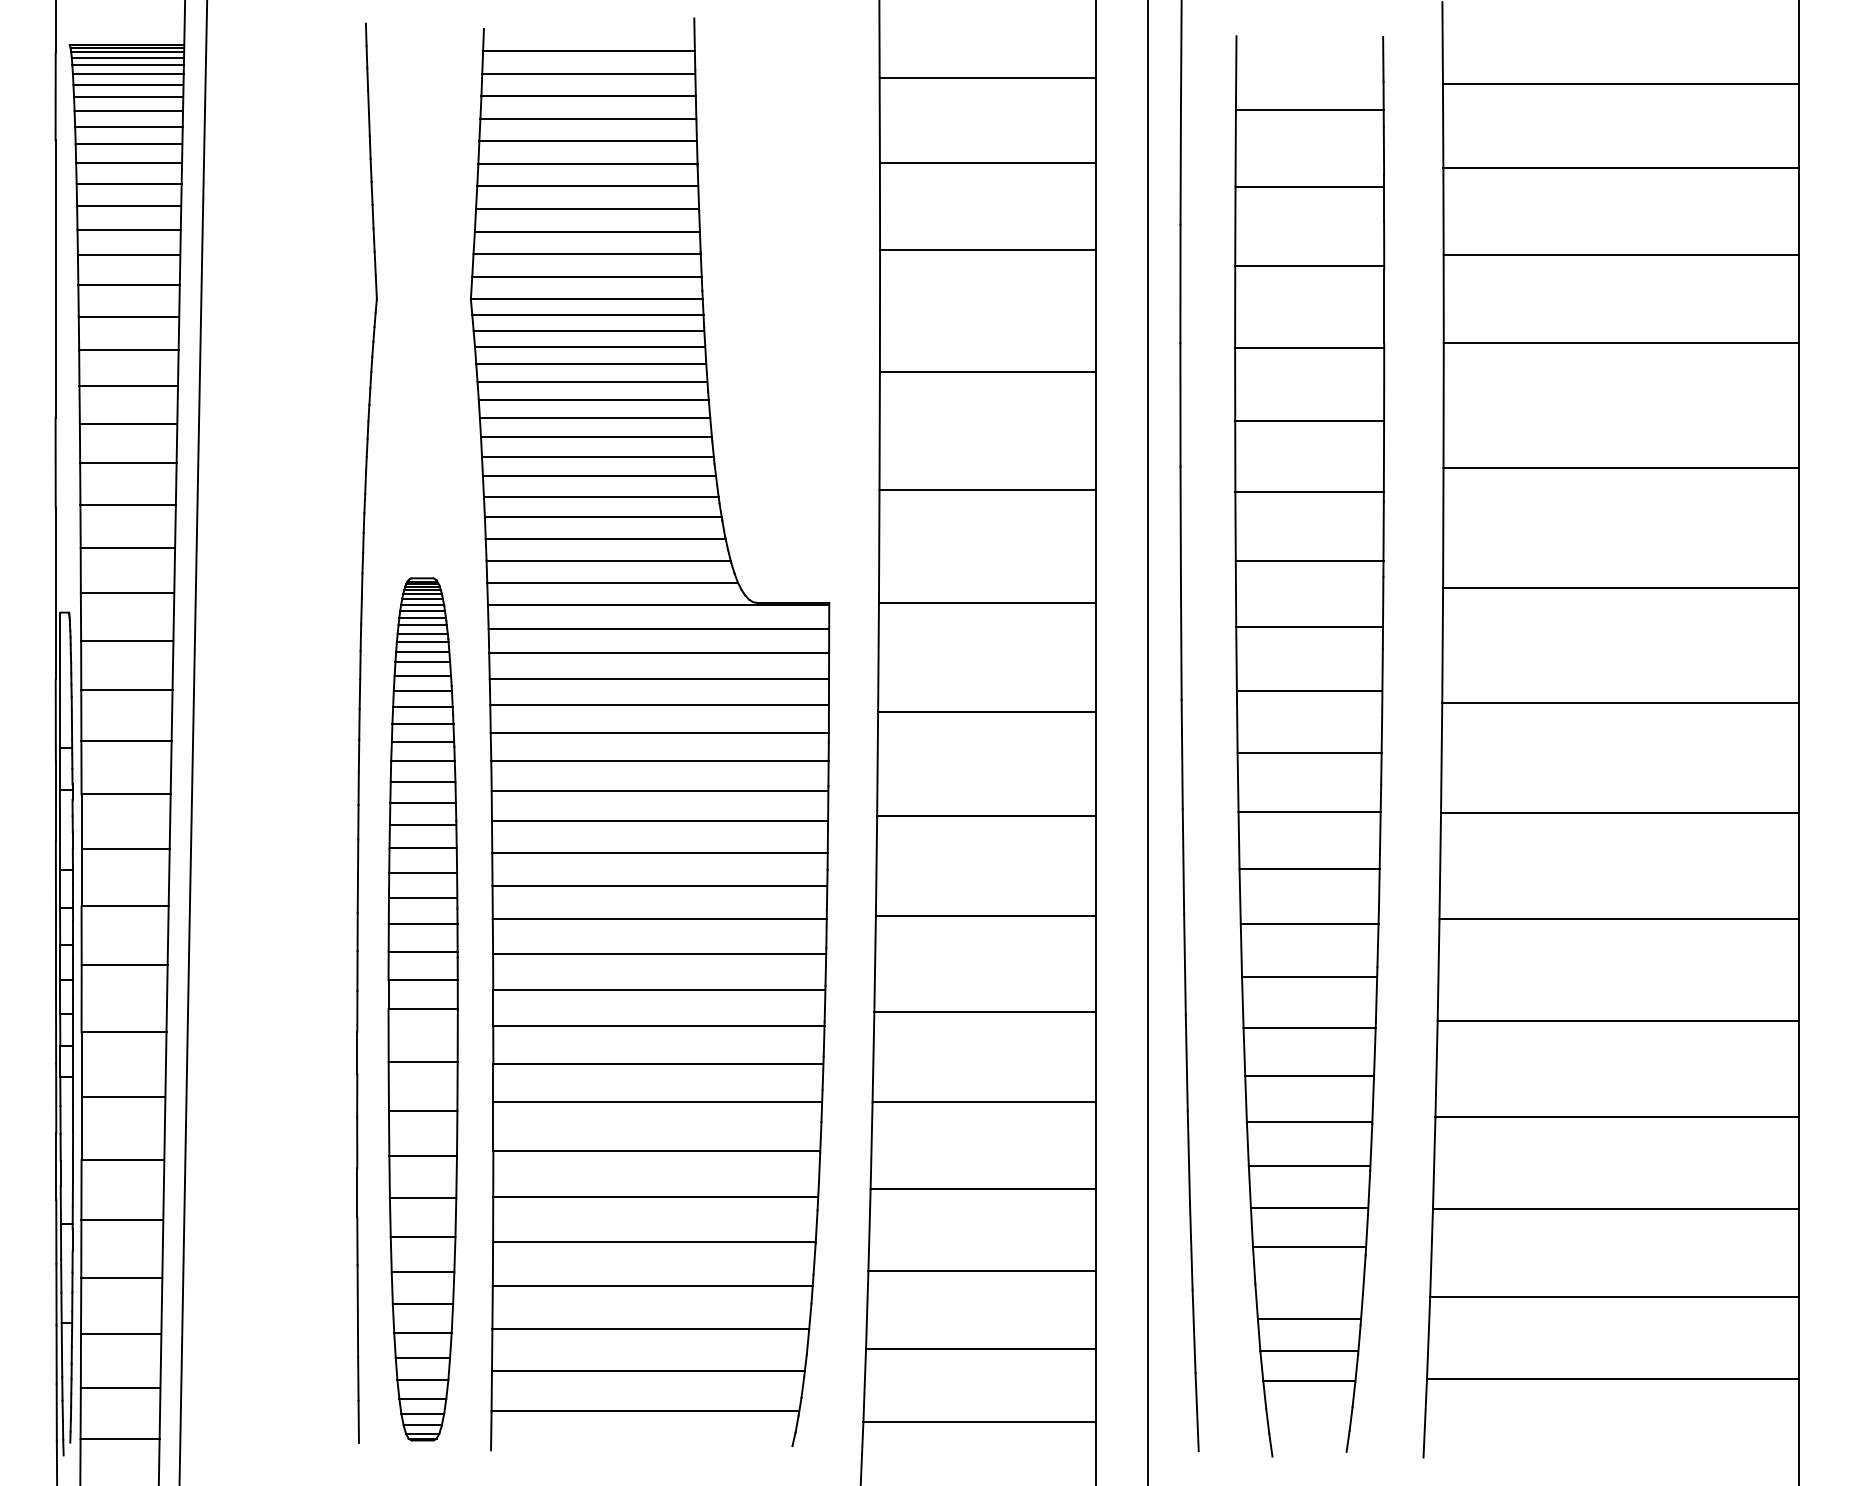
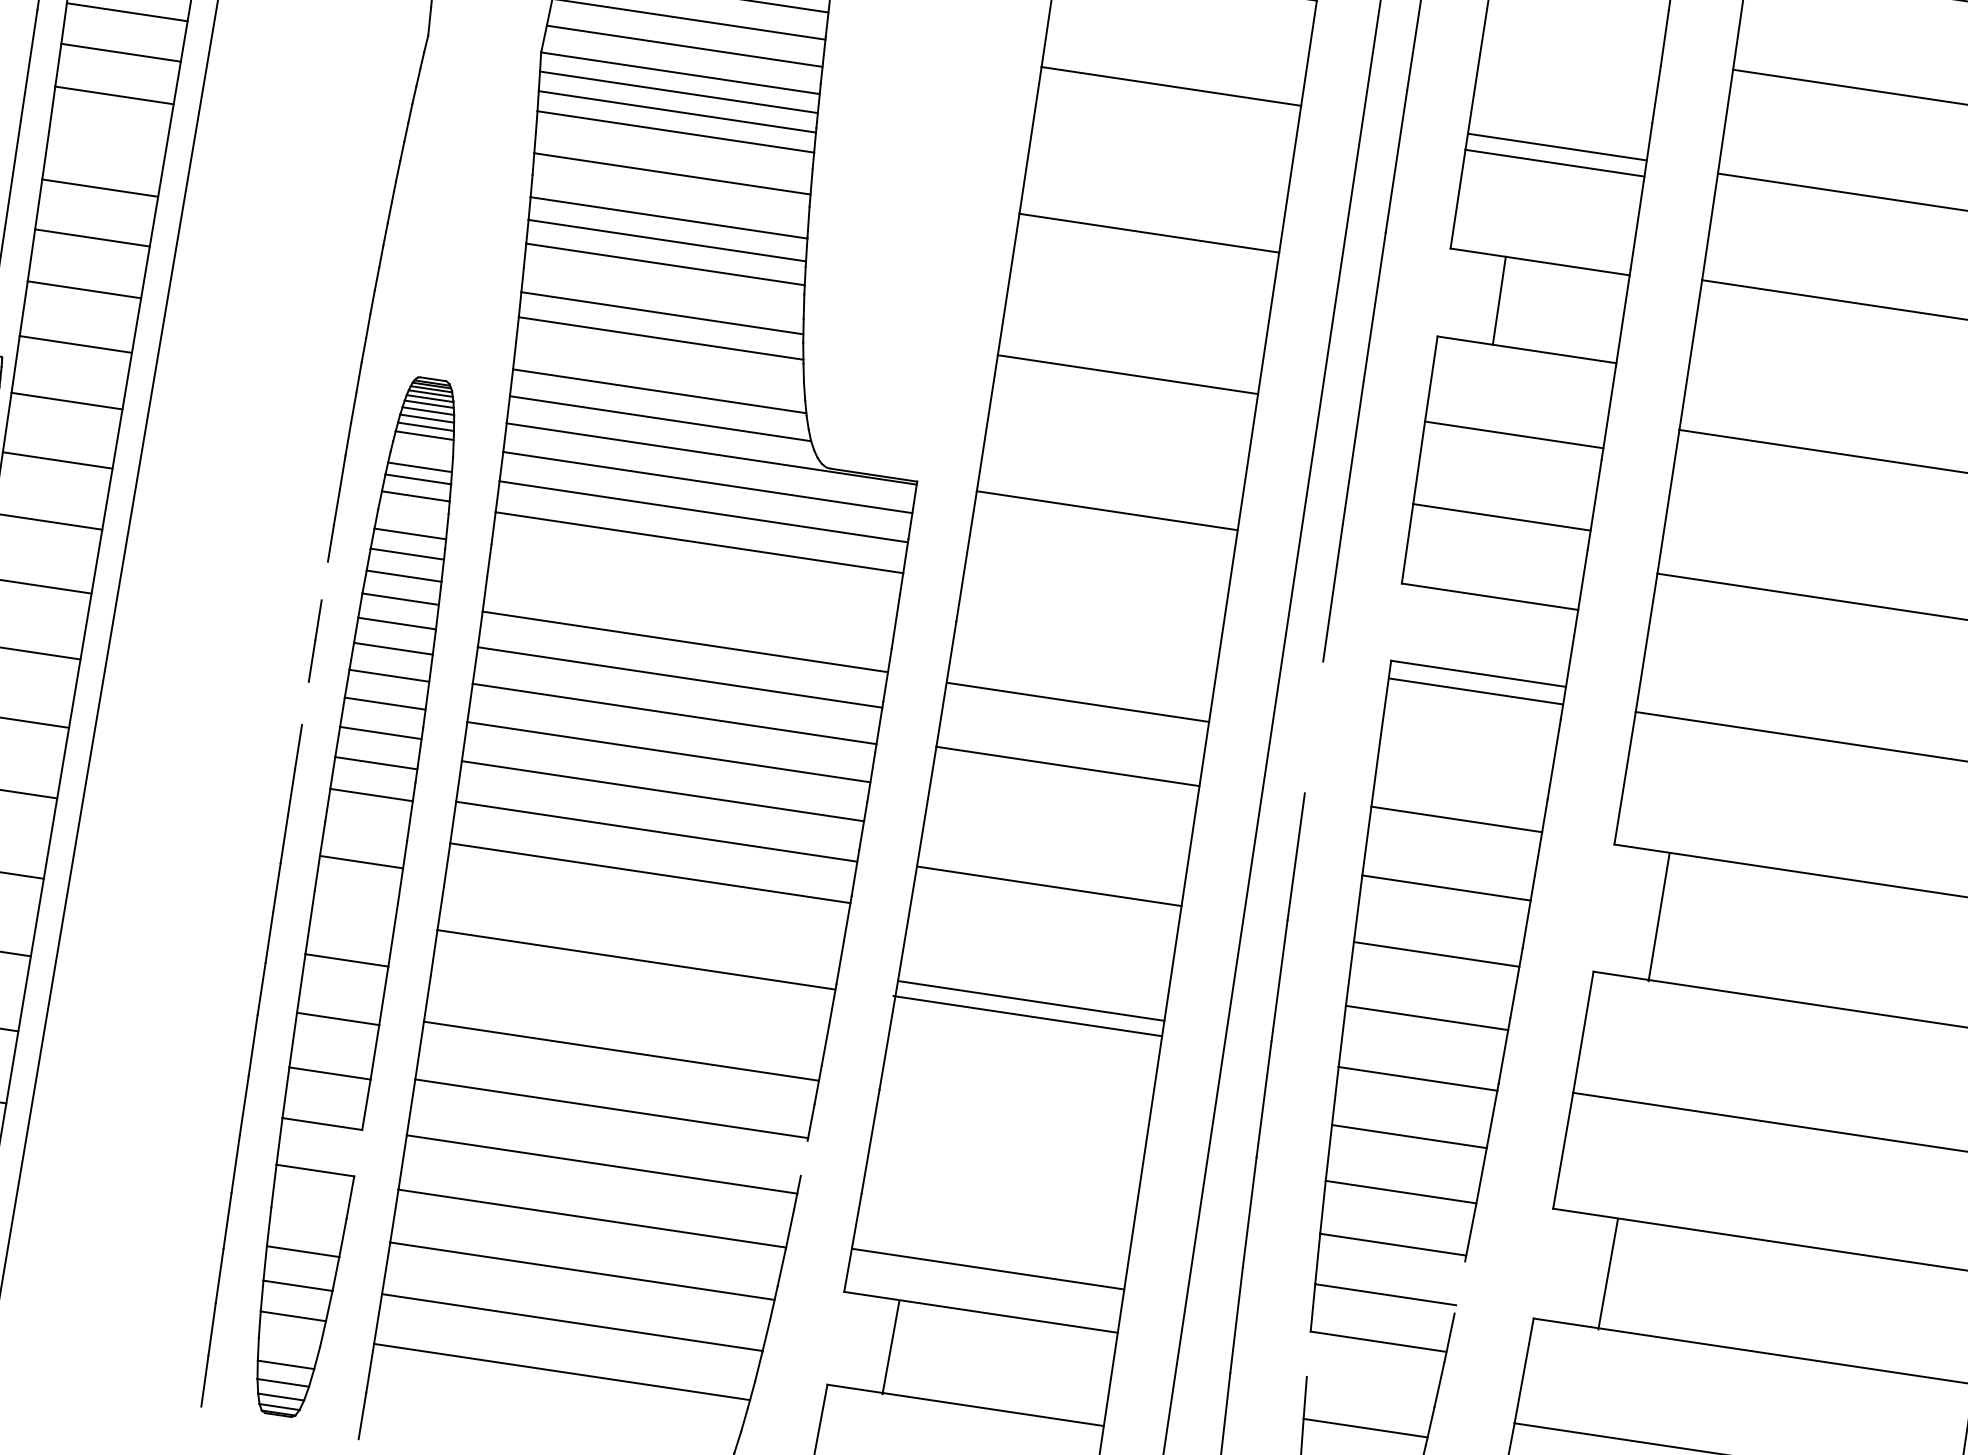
line: (1309, 186) -> (1557, 147), moved
line: (591, 364) -> (674, 152), removed
line: (1235, 384) -> (1499, 300), moved
line: (593, 399) -> (670, 195), removed
line: (128, 423) -> (107, 140), removed
line: (599, 476) -> (663, 288), removed
line: (605, 538) -> (659, 364), removed
line: (422, 633) -> (423, 445), removed
line: (422, 642) -> (421, 456), removed
line: (1236, 658) -> (1396, 621), removed
line: (422, 690) -> (412, 513), removed
line: (659, 705) -> (694, 574), removed
line: (987, 711) -> (1078, 701), moved
line: (659, 733) -> (689, 608), removed
line: (1309, 752) -> (1475, 691), moved
line: (1181, 754) -> (1313, 727), removed
line: (358, 755) -> (324, 580), removed
line: (358, 857) -> (305, 703), removed
line: (1440, 866) -> (1659, 917), moved
line: (422, 951) -> (365, 827), removed
line: (659, 989) -> (643, 915), removed
line: (422, 1009) -> (355, 897), removed
line: (658, 1064) -> (629, 1005), removed
line: (984, 1102) -> (1028, 1016), moved
line: (1433, 1163) -> (1607, 1274), moved
line: (819, 1167) -> (804, 1158), removed
line: (983, 1189) -> (988, 1269), moved
line: (1368, 1192) -> (1459, 1286), removed
line: (455, 1217) -> (357, 1153), removed
line: (1254, 1265) -> (1309, 1354), removed
line: (422, 1272) -> (308, 1213), removed
line: (867, 1309) -> (891, 1347), moved
line: (422, 1380) -> (288, 1343), removed
line: (645, 1411) -> (551, 1420), removed

